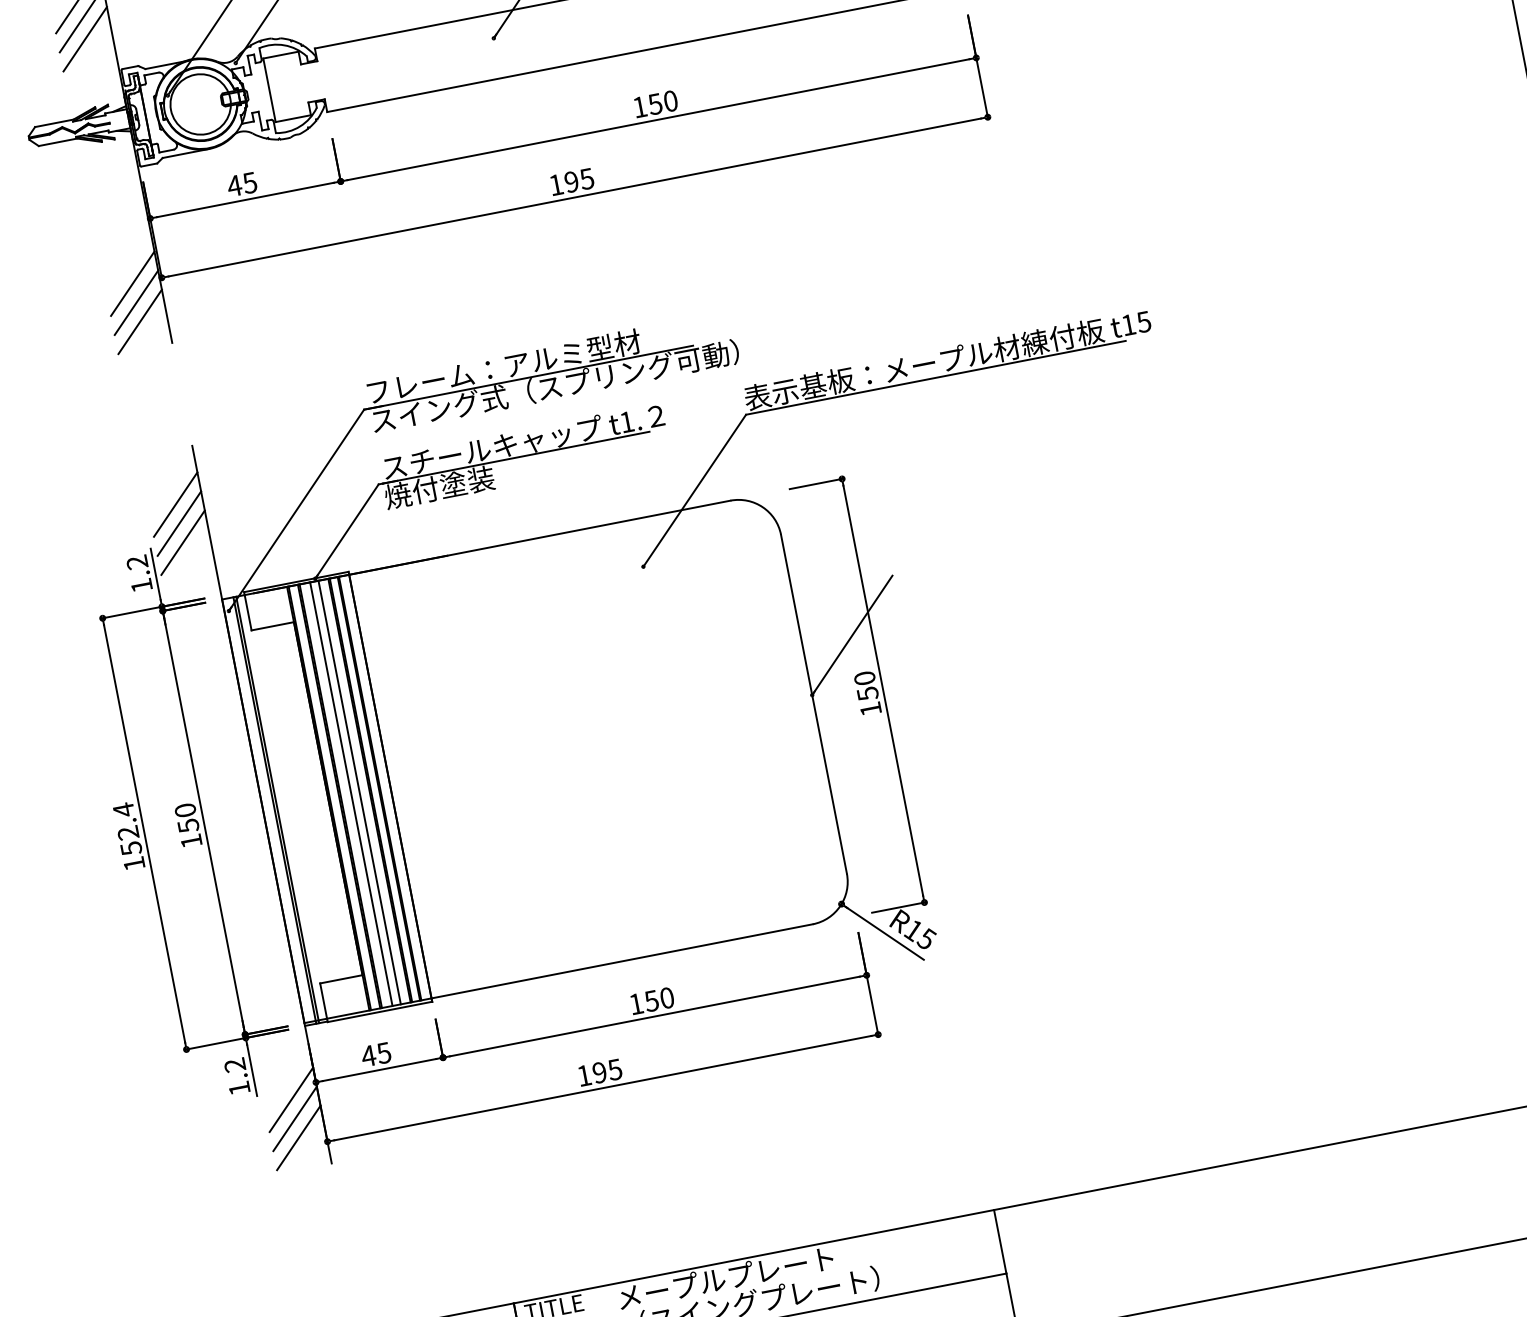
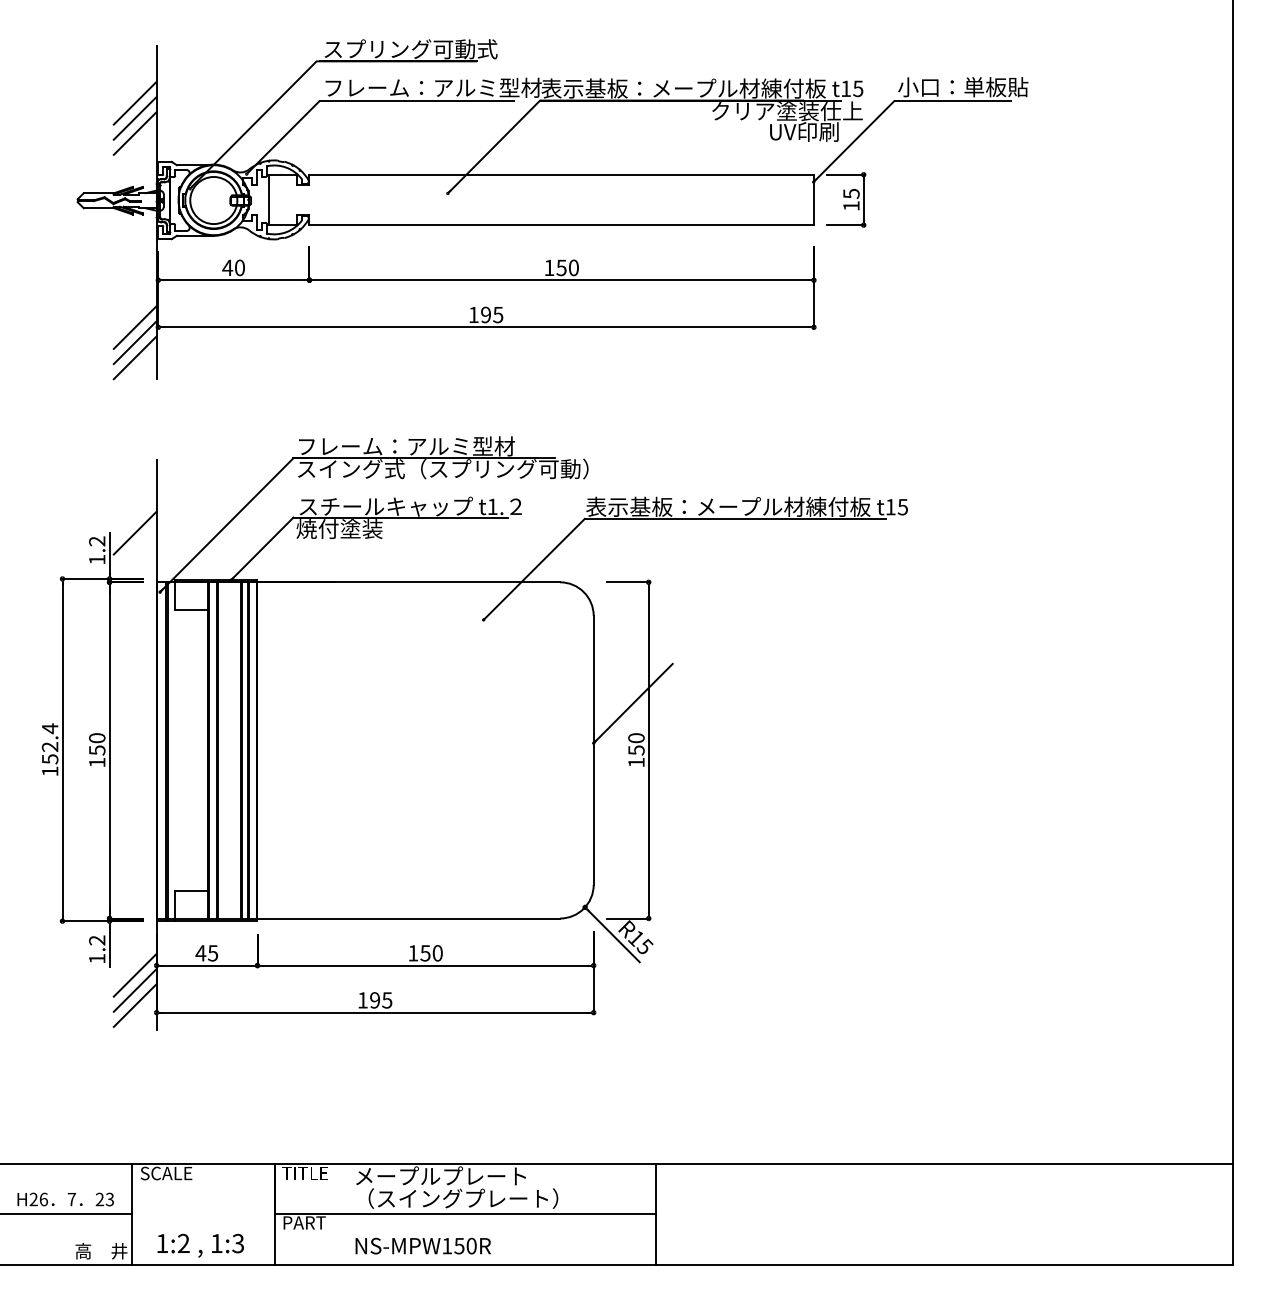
text: (249, 182) -> (239, 267), 45 -> 40
line: (174, 504) -> (134, 502), removed
line: (178, 523) -> (134, 517), removed
line: (360, 792) -> (233, 750), removed
line: (351, 794) -> (226, 750), removed

